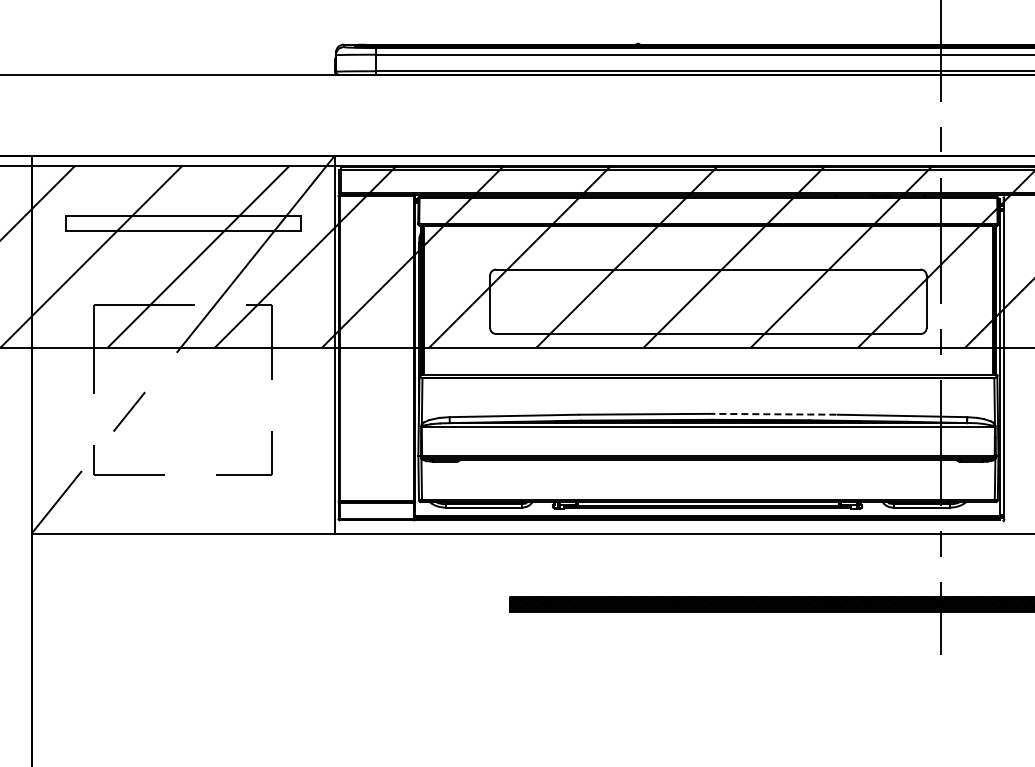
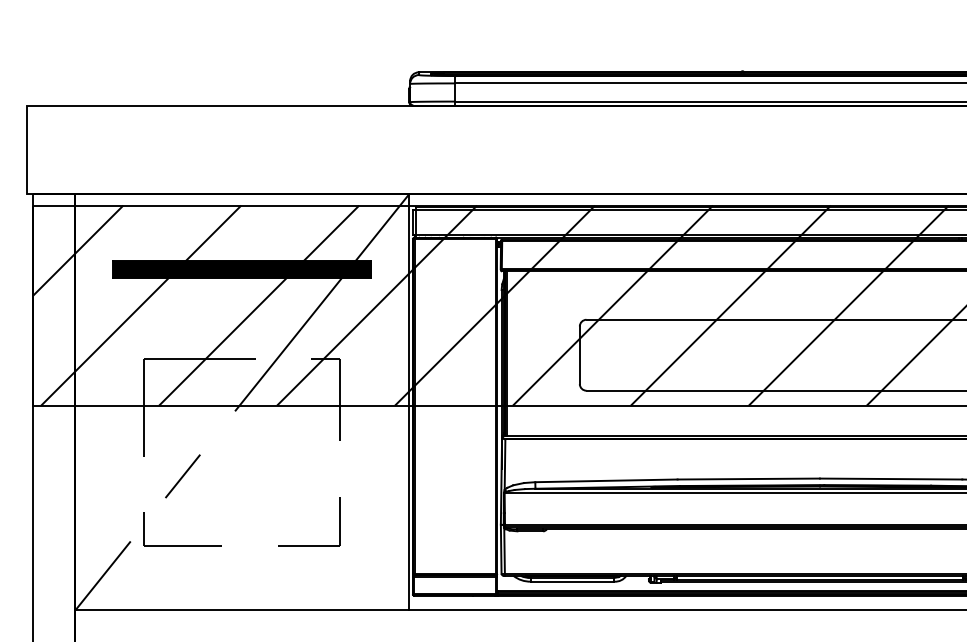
hatch: (183, 223) -> (242, 269), added
line: (773, 414) -> (891, 479), dashed -> solid

